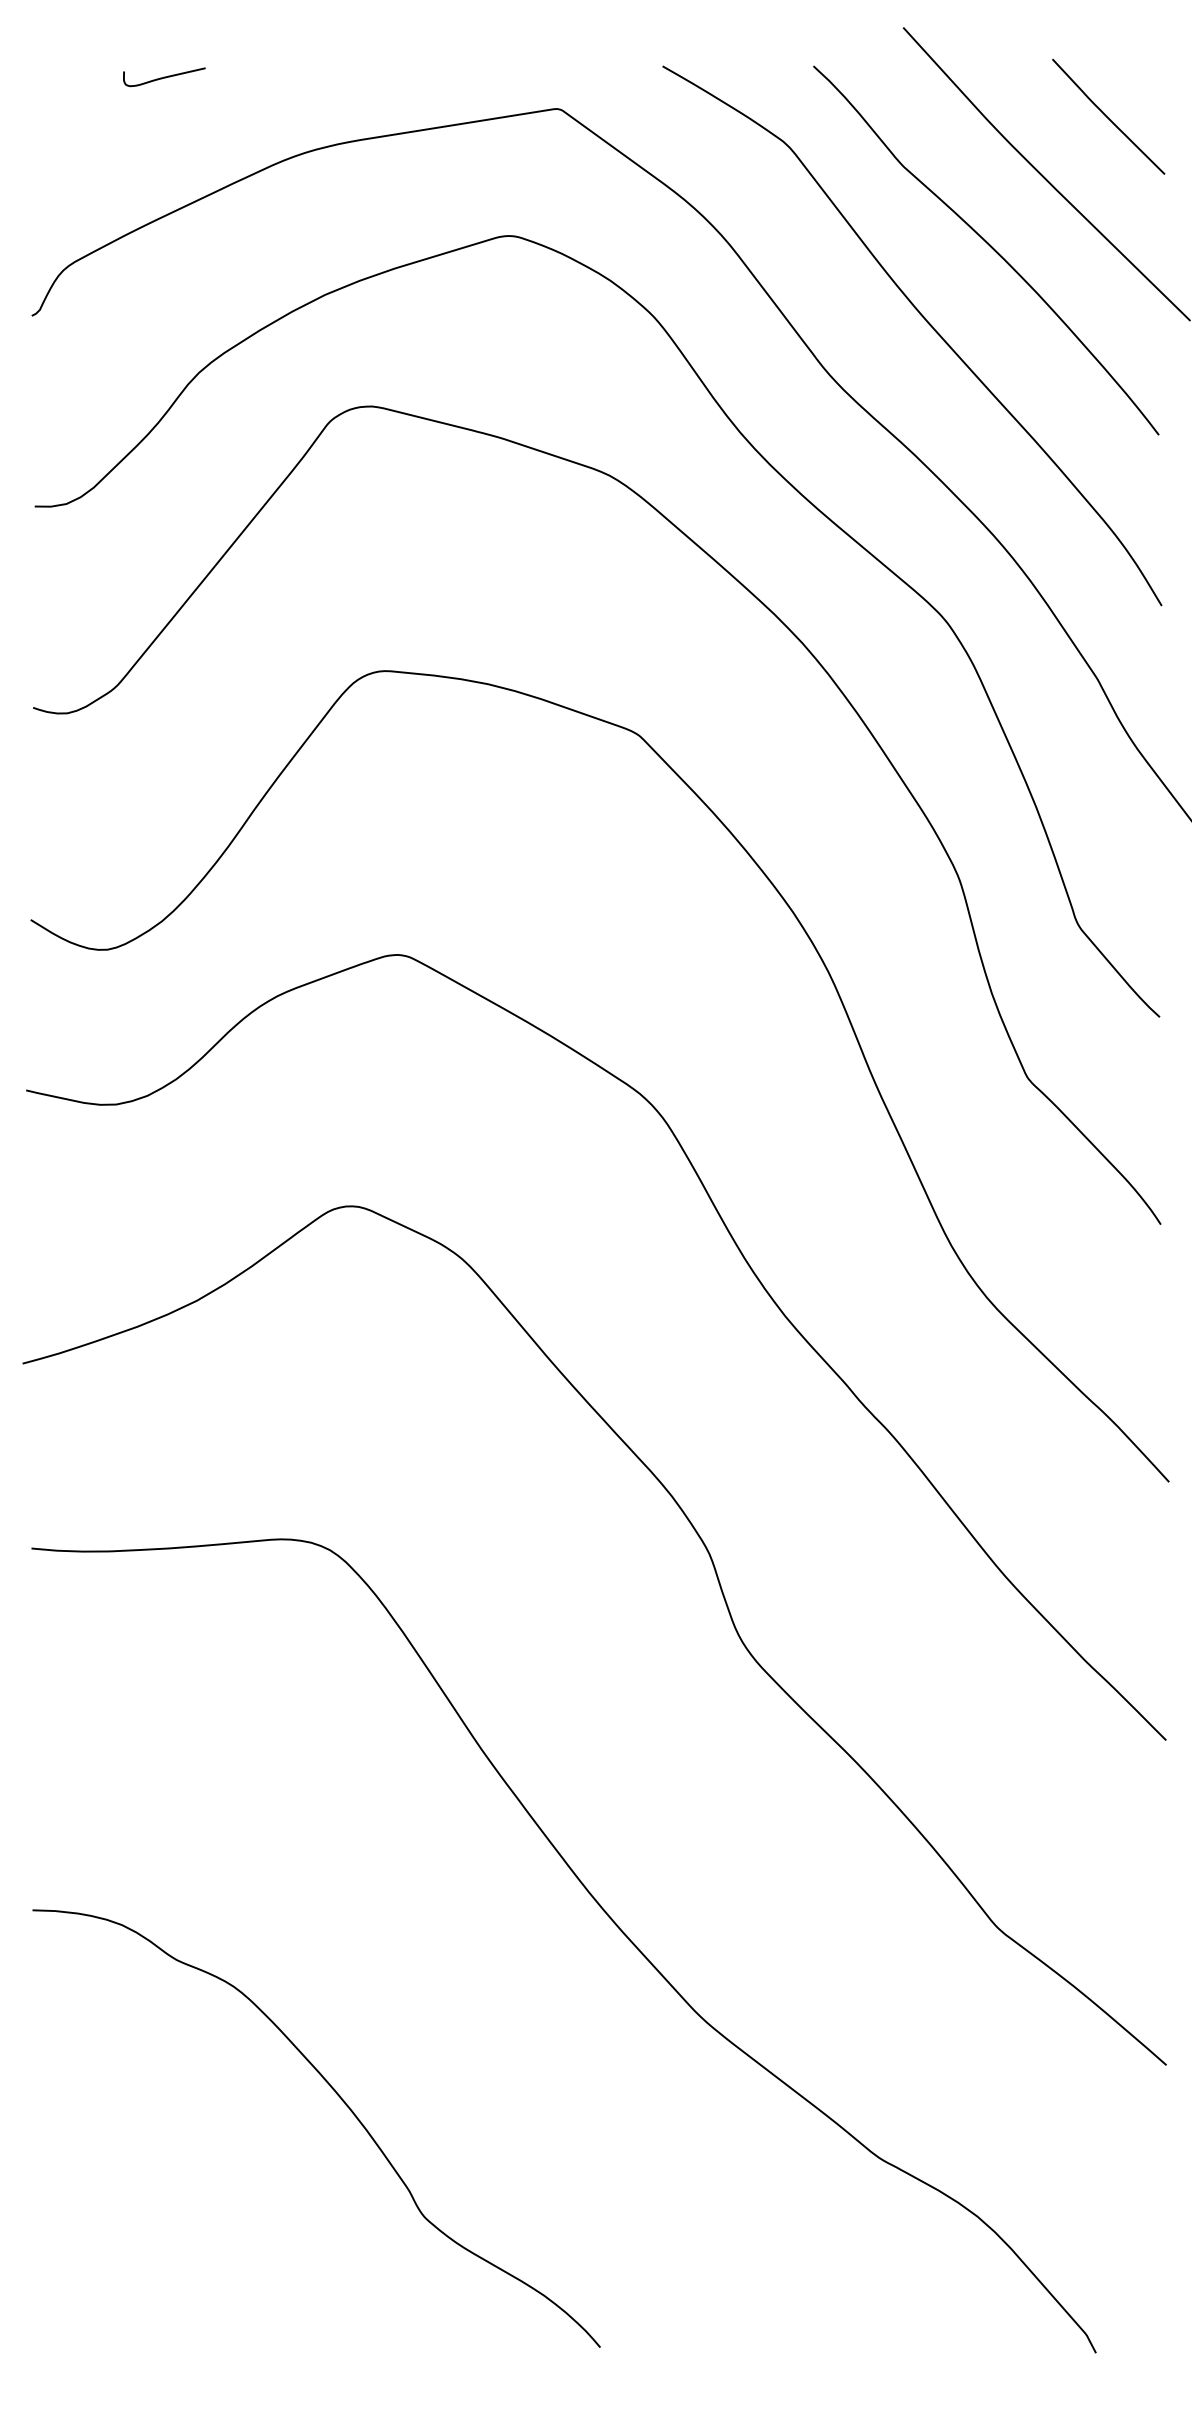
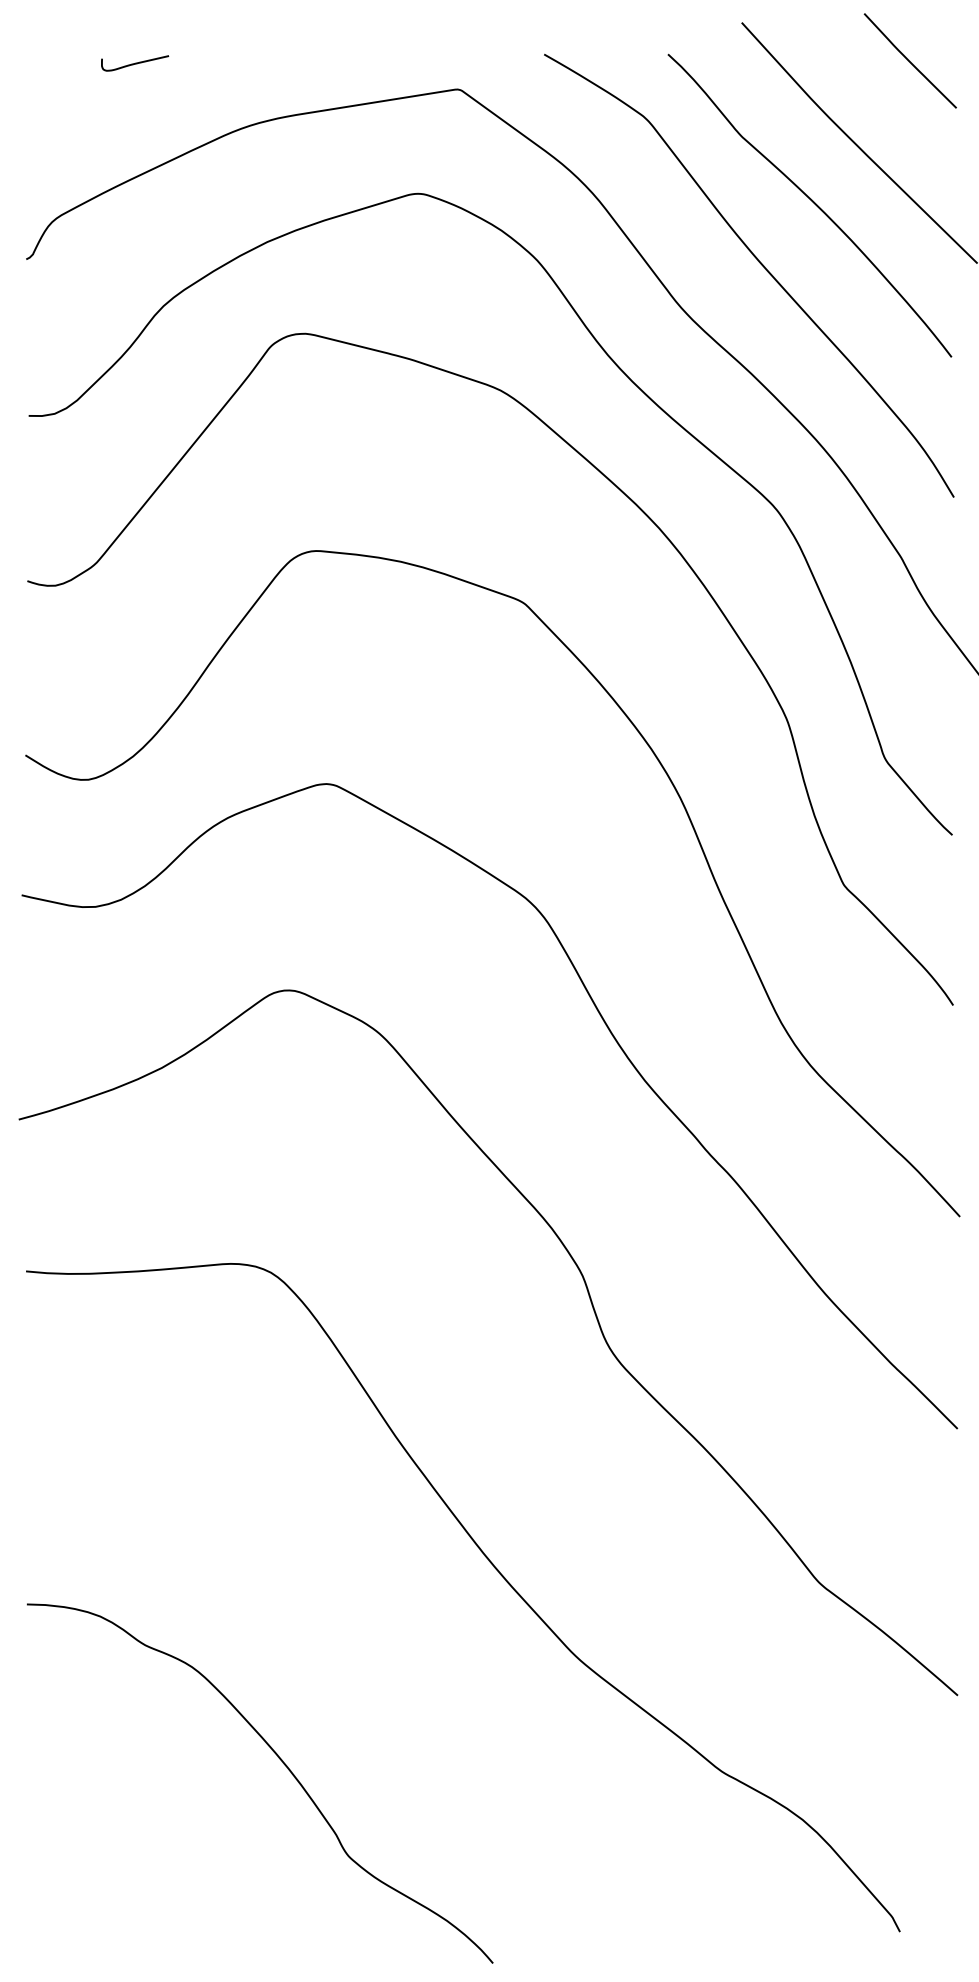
line: (1107, 116) -> (909, 60), moved
curve: (345, 2105) -> (283, 1764), moved

